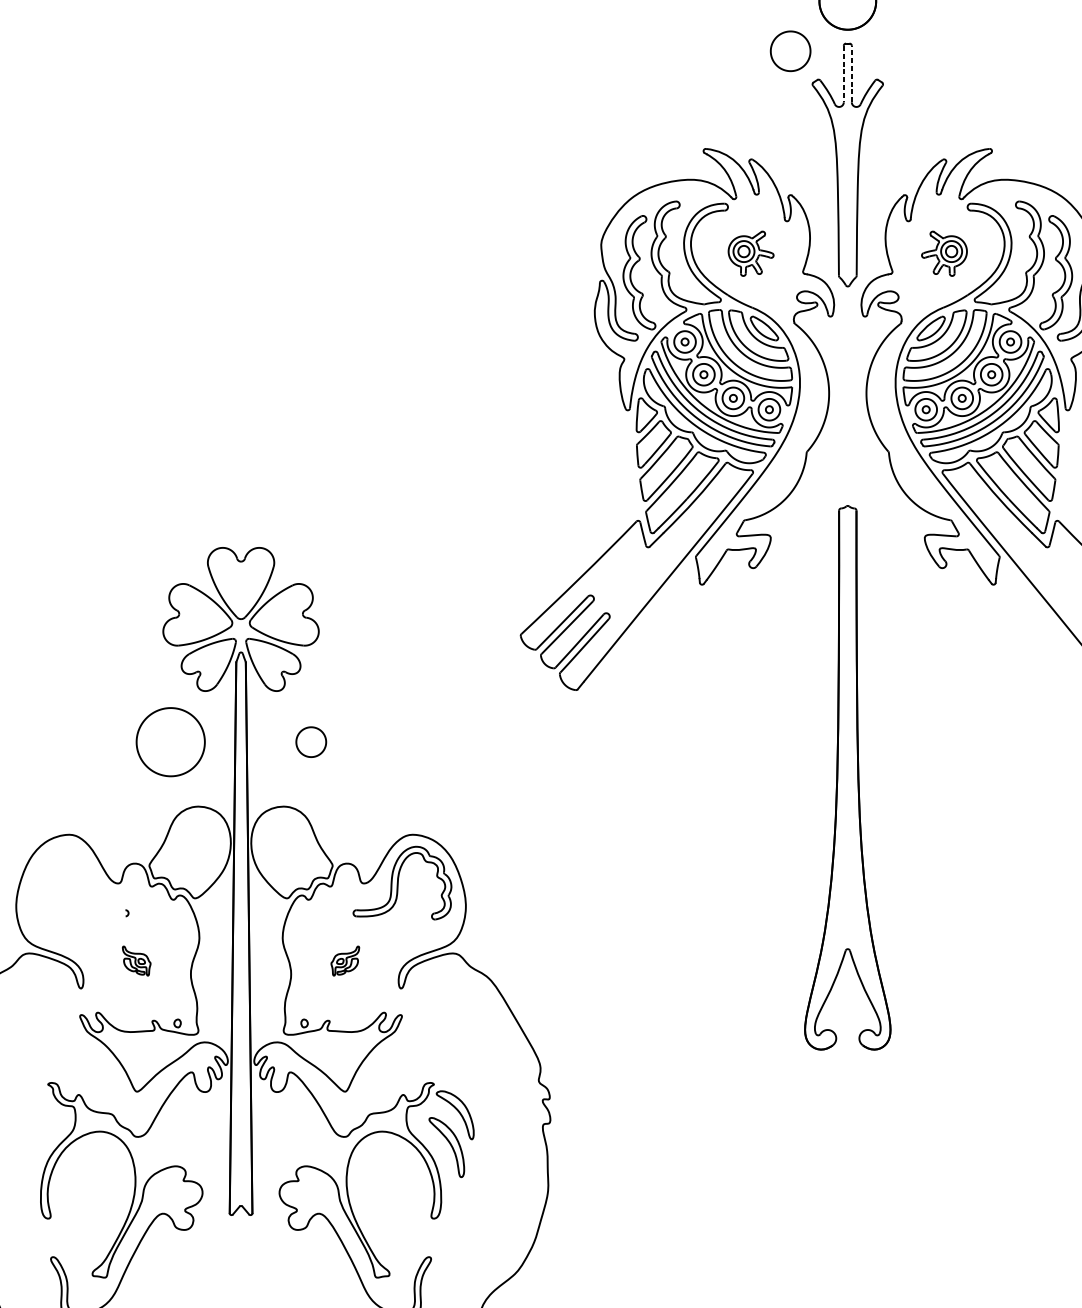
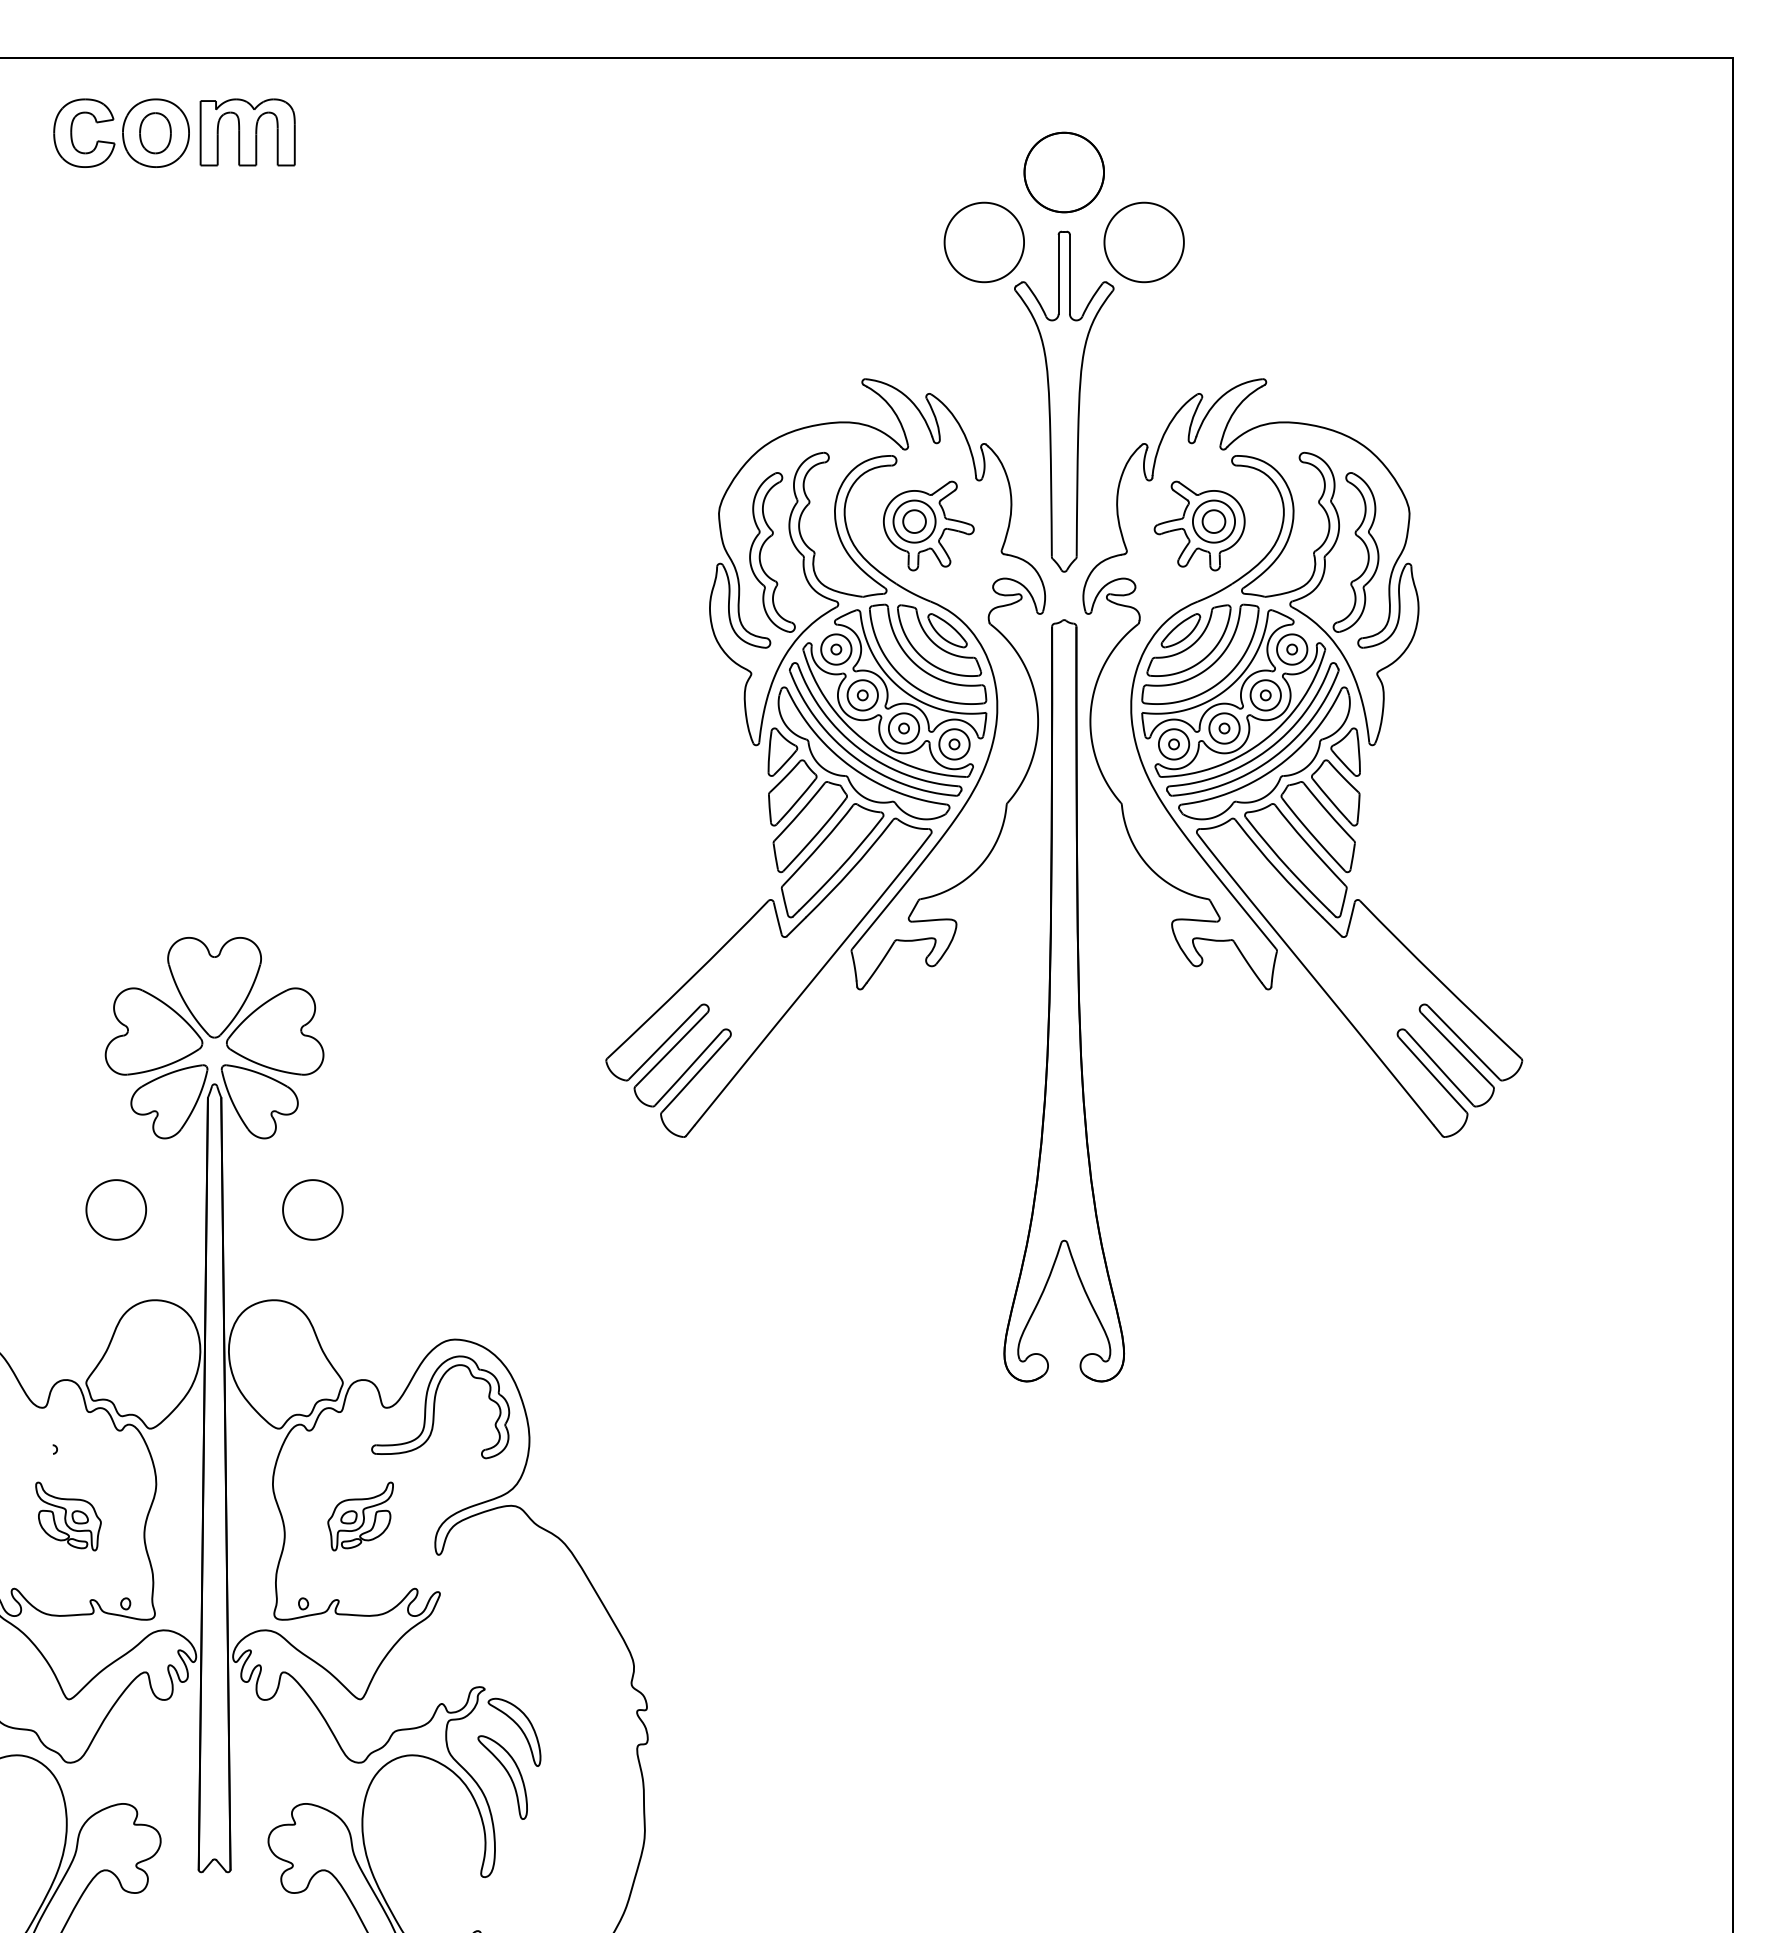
part: (790, 51) -> (983, 242), size x1.43
part: (904, 51) -> (1143, 242), added
line: (843, 74) -> (1058, 274), dashed -> solid
line: (851, 74) -> (1069, 274), dashed -> solid
part: (750, 253) -> (928, 525), size x1.43
part: (944, 253) -> (1199, 525), size x1.43
part: (171, 741) -> (116, 1209), size x0.62
part: (310, 741) -> (312, 1209), size x1.43
part: (847, 777) -> (1064, 1000), moved
part: (136, 961) -> (68, 1516), size x1.67
part: (345, 961) -> (360, 1516), size x1.67

